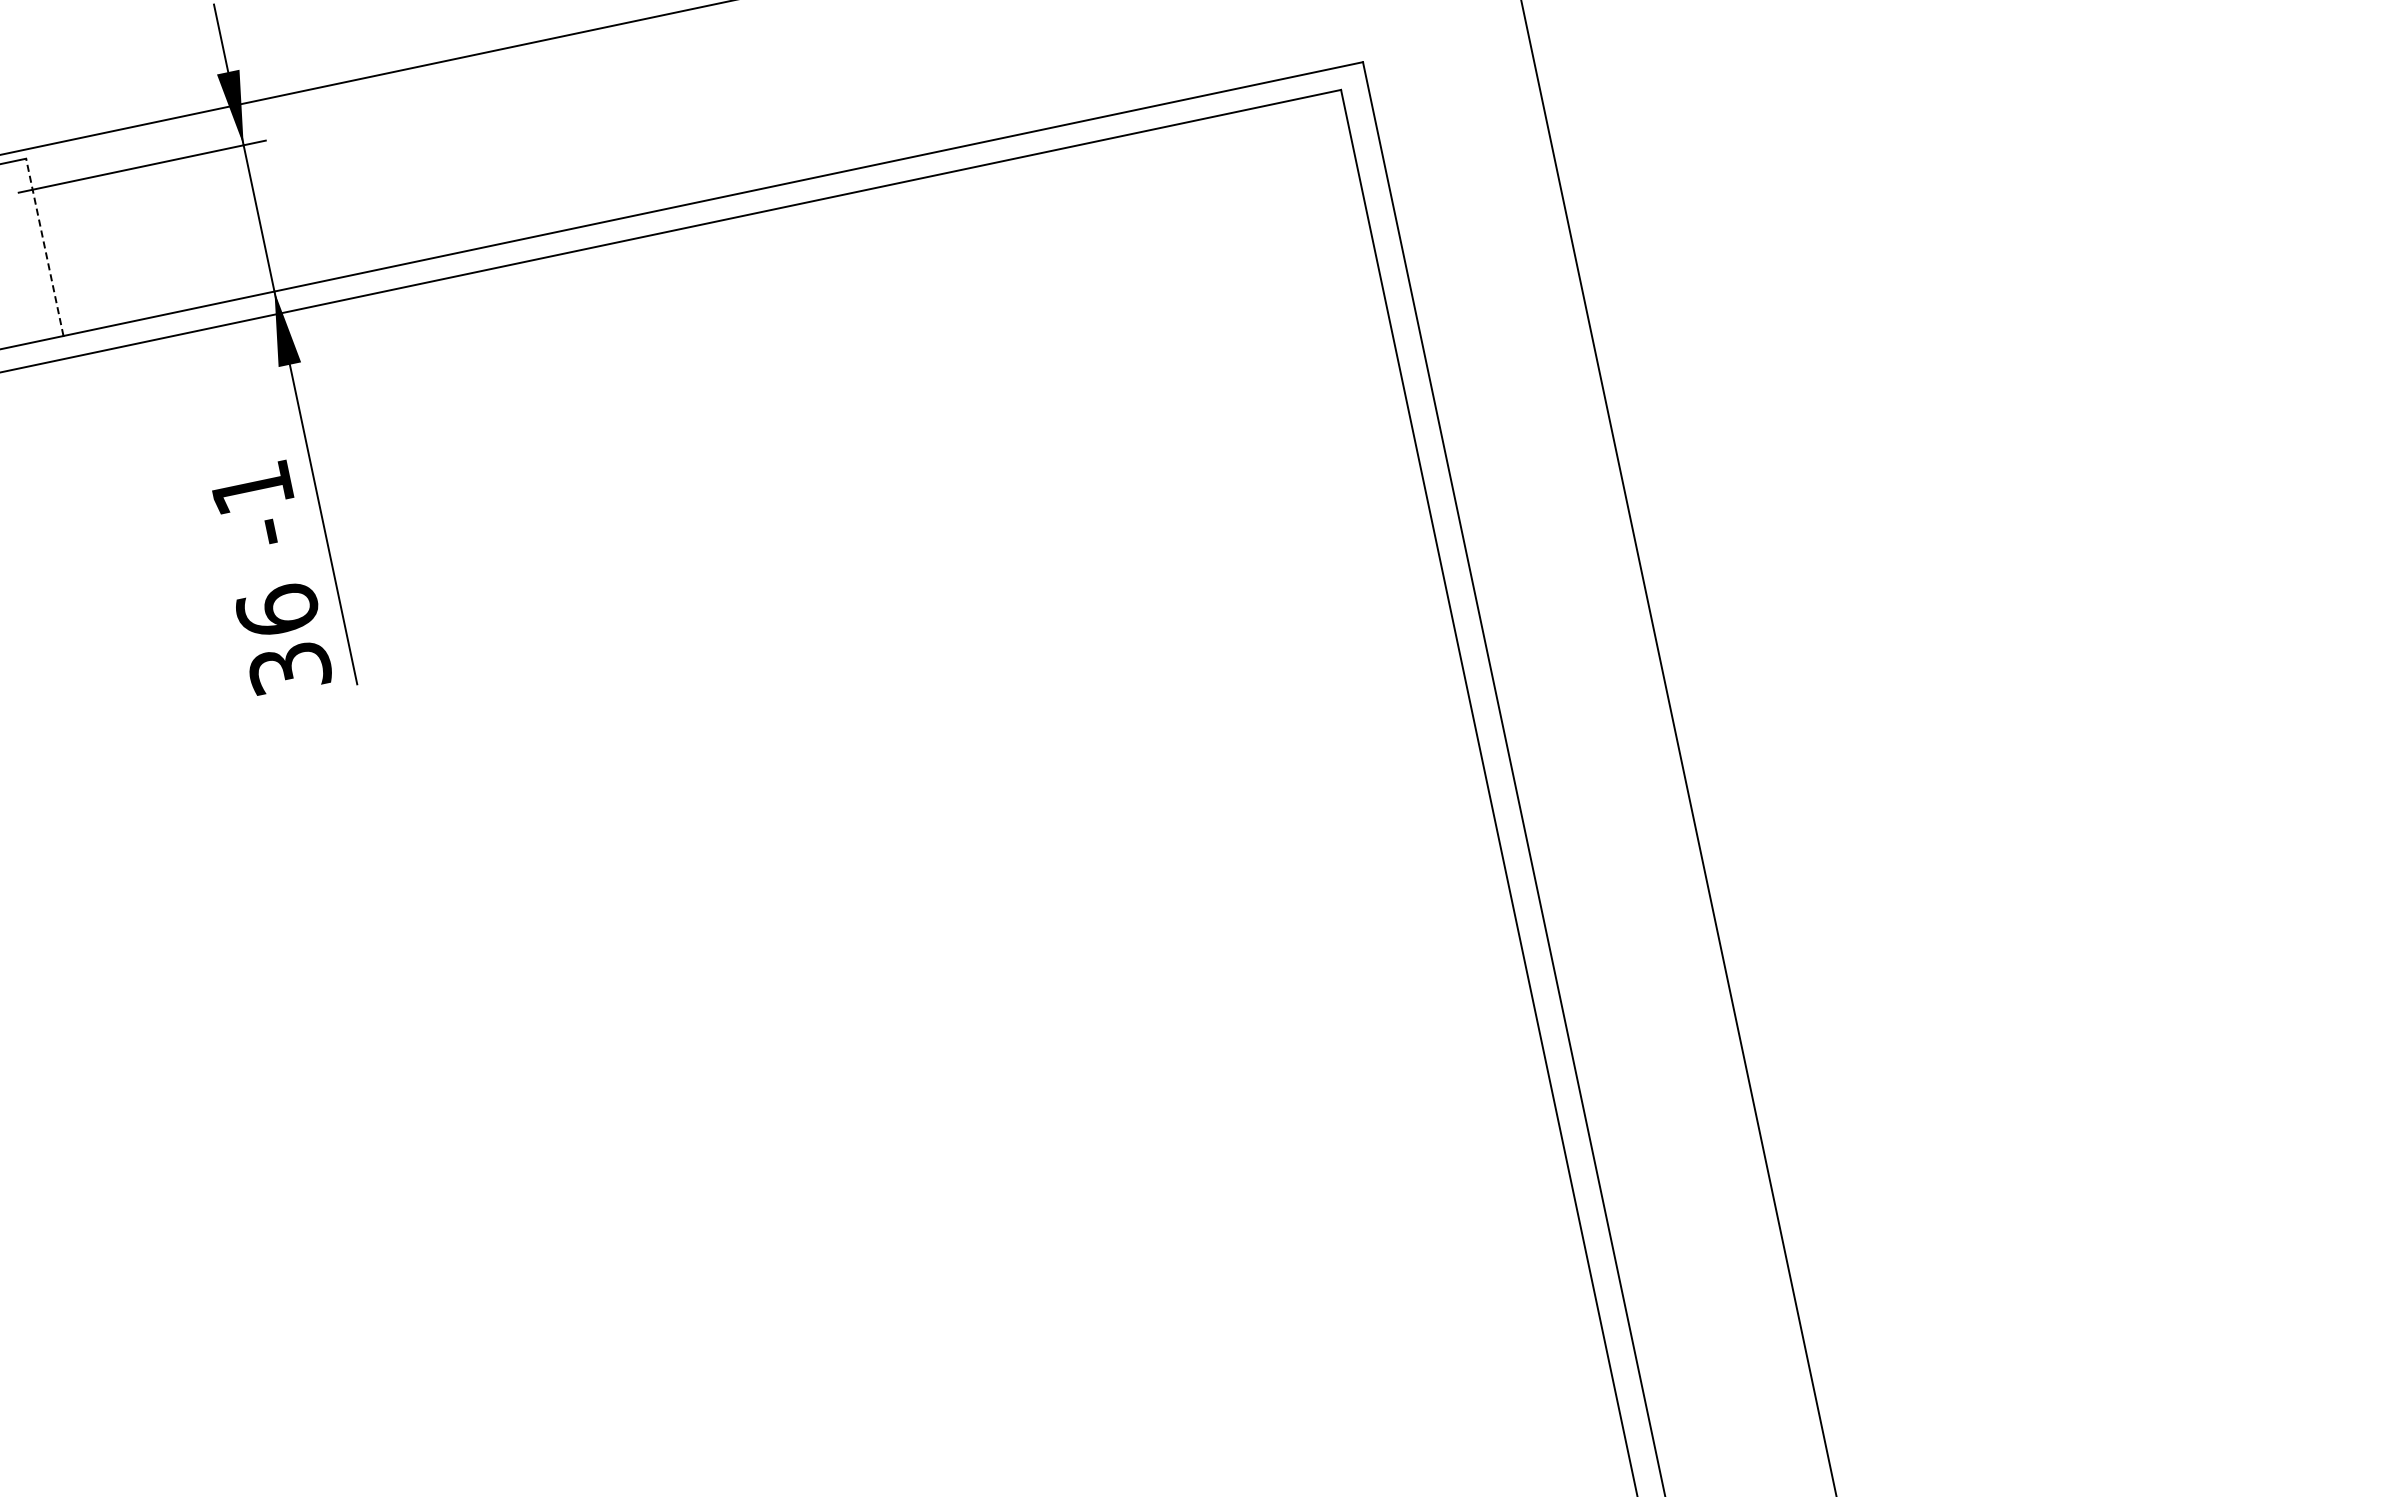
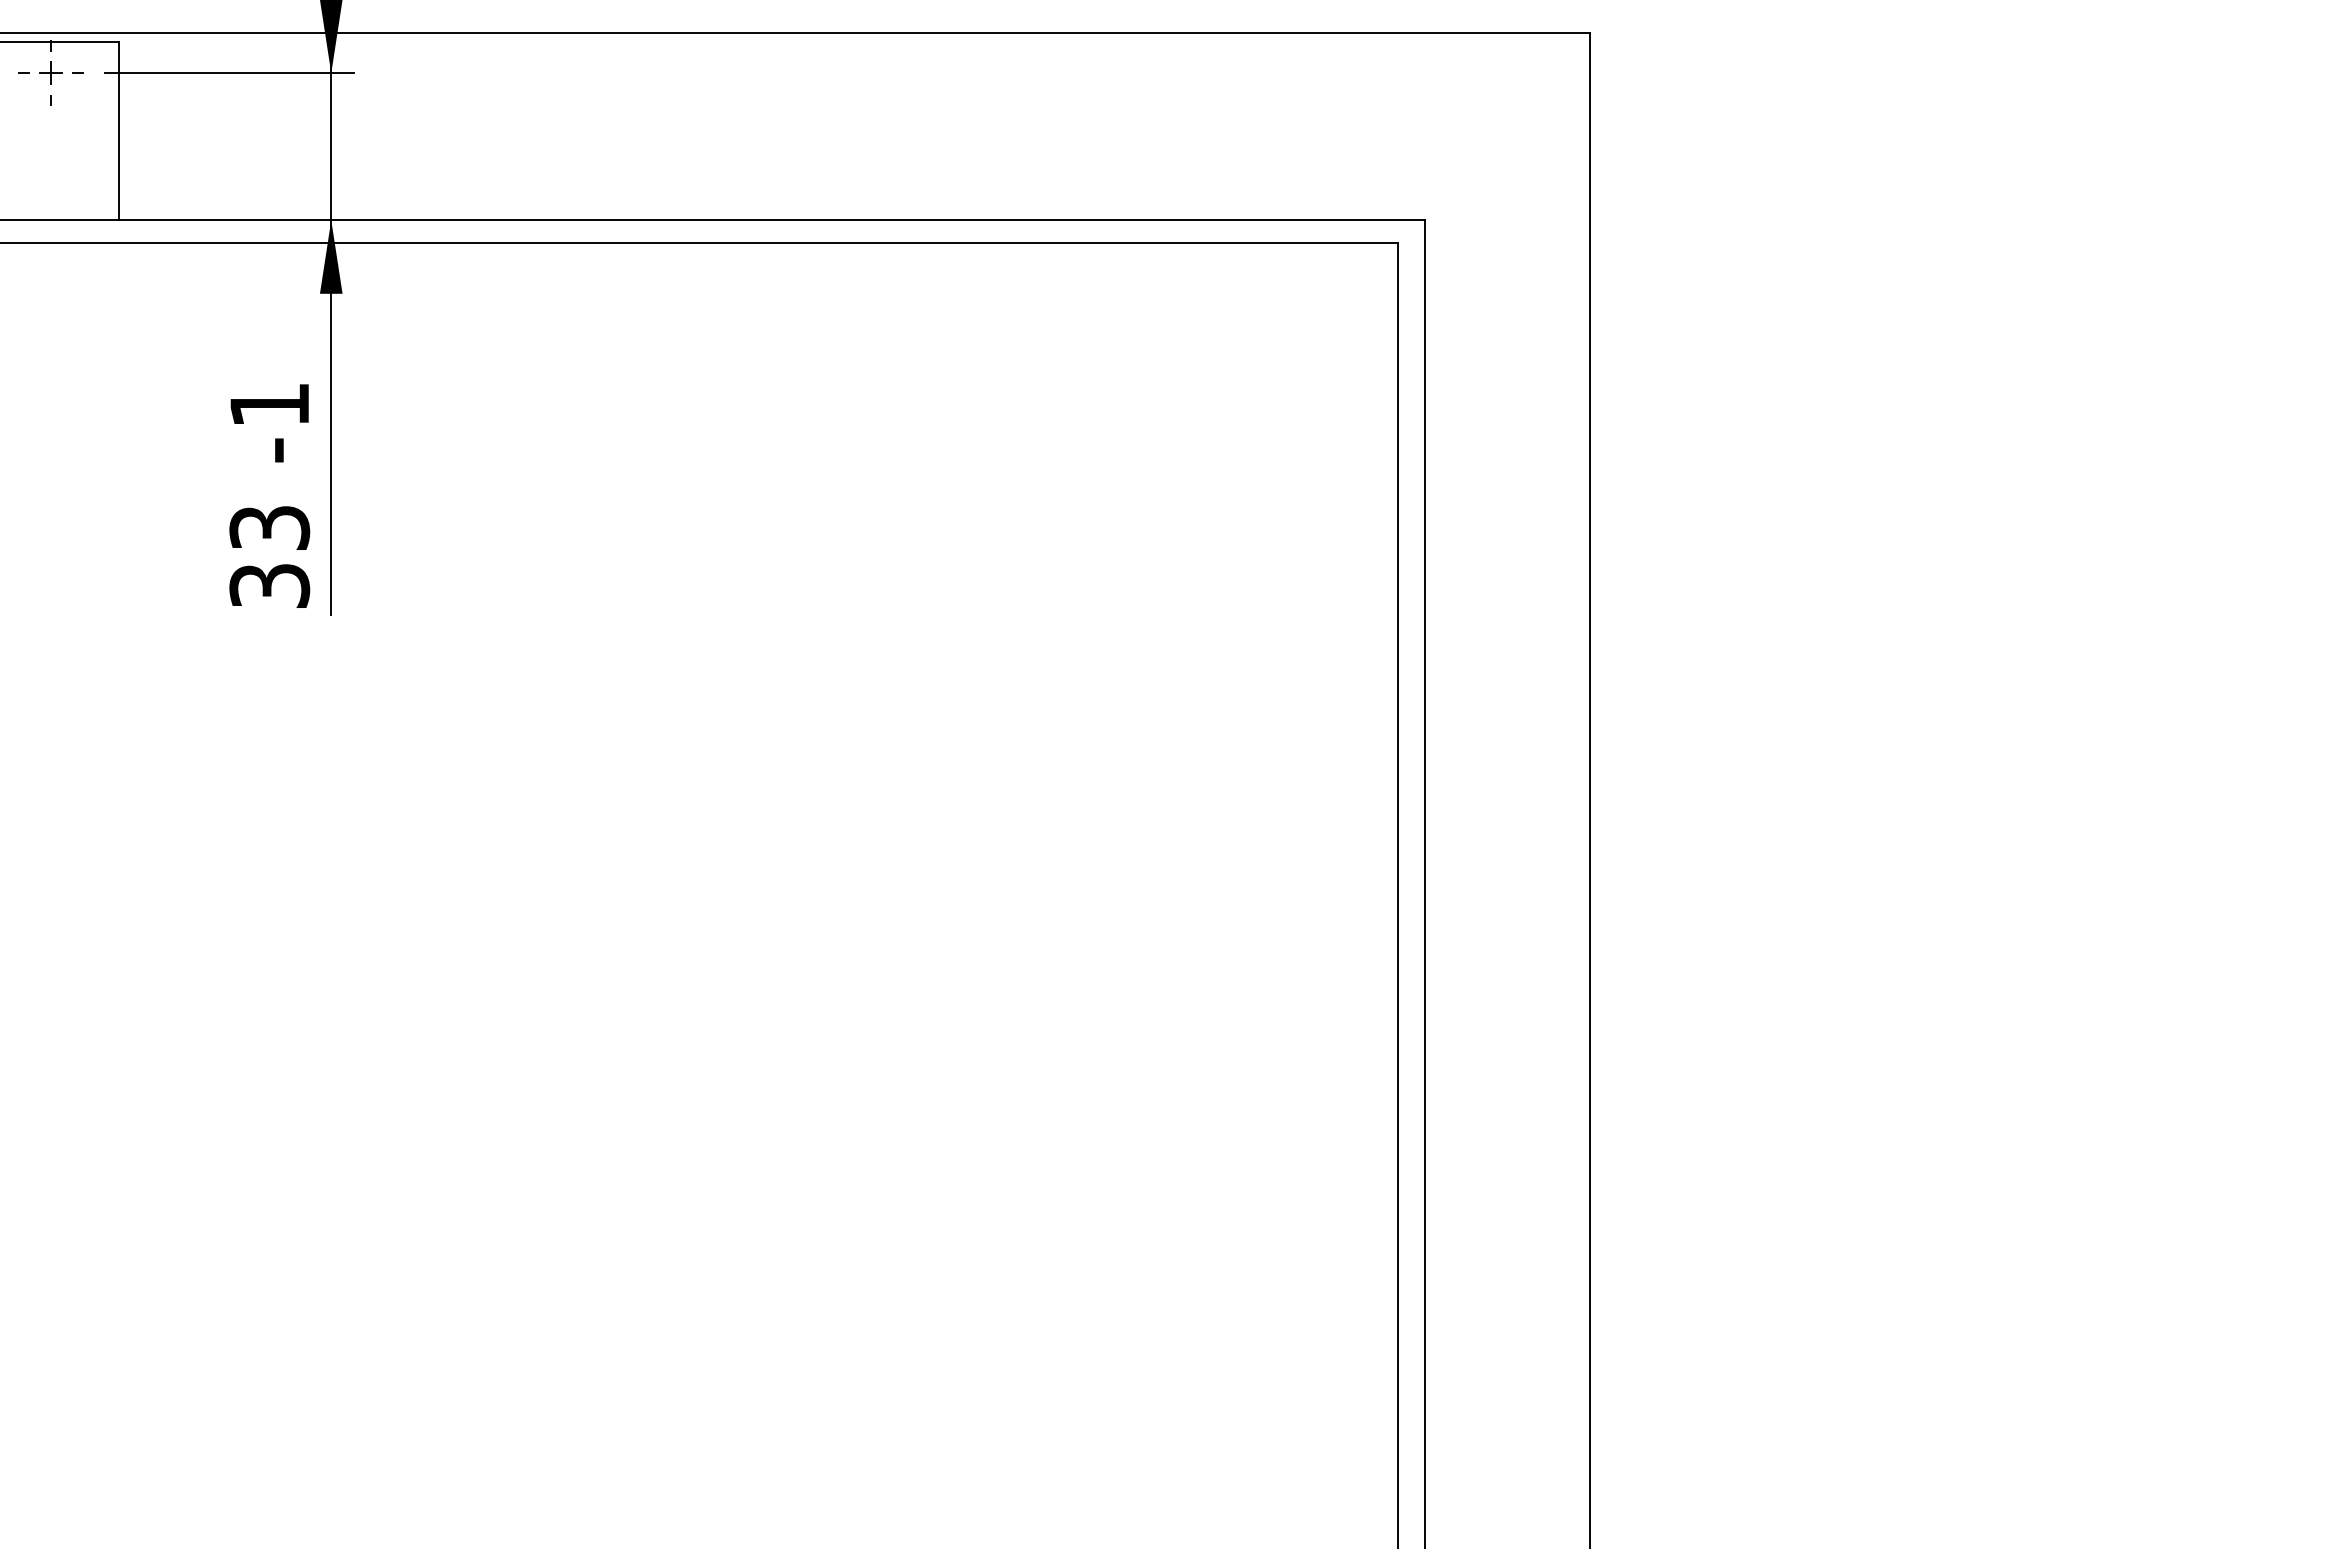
line: (44, 246) -> (119, 130), dashed -> solid
text: (277, 610) -> (269, 527), 36 -> 33

